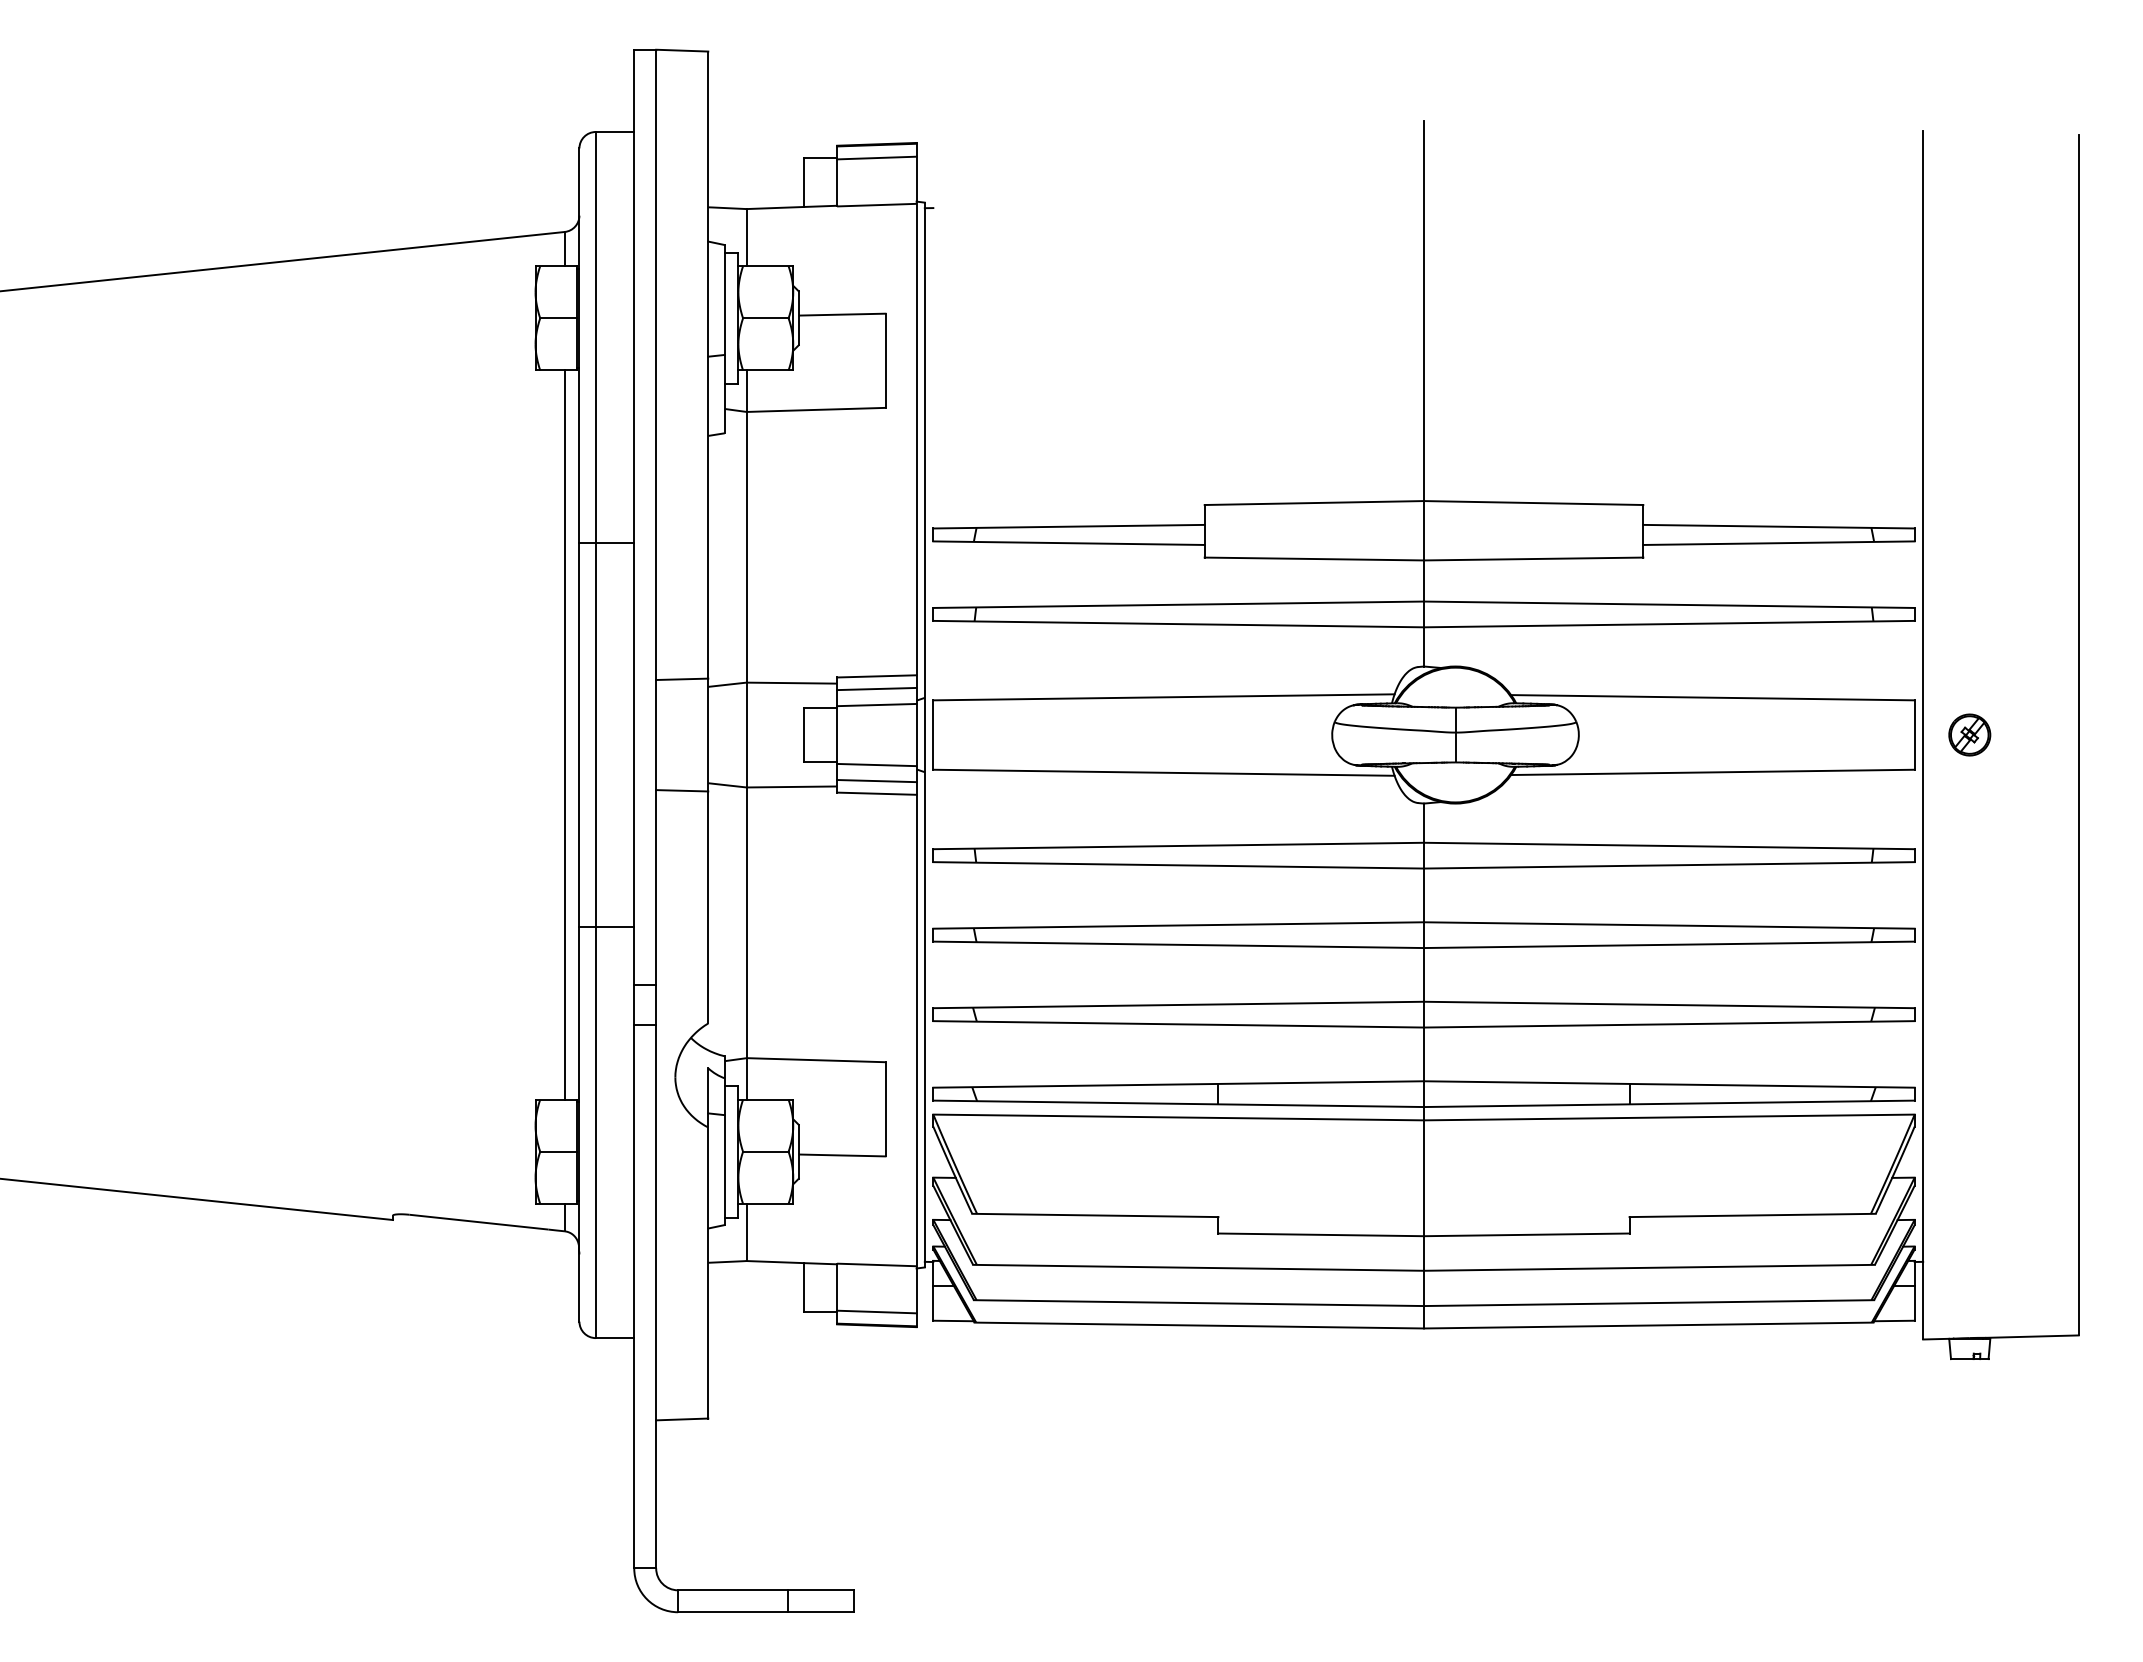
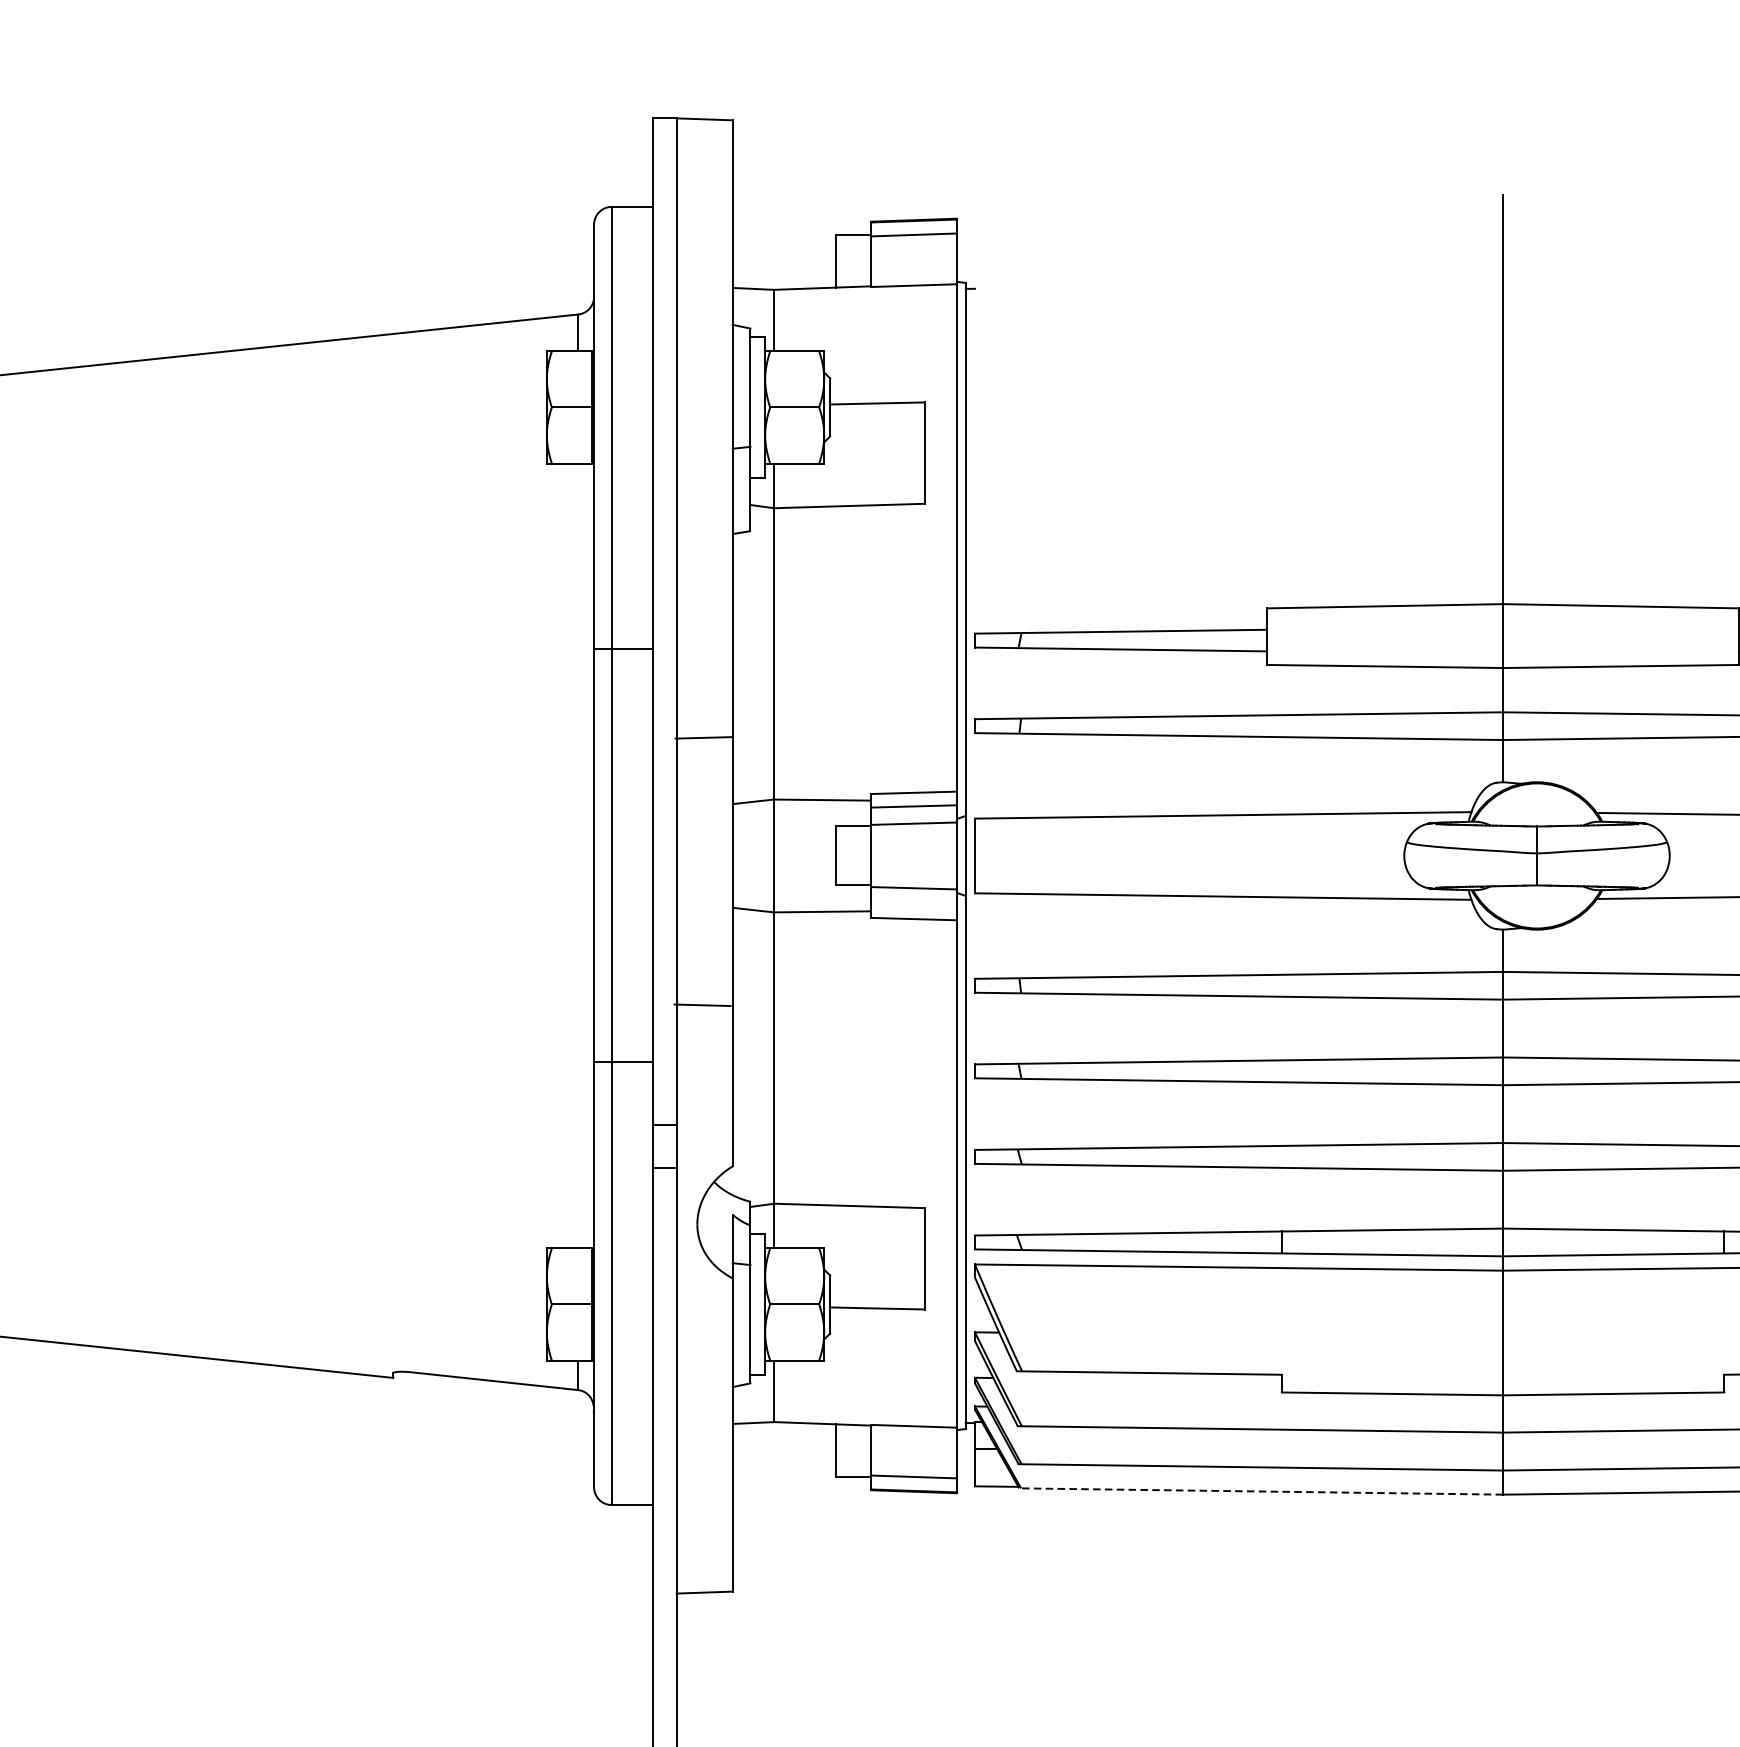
line: (682, 679) -> (703, 738), moved
line: (564, 734) -> (578, 855), removed
line: (876, 781) -> (913, 905), removed
line: (682, 790) -> (702, 1004), moved
line: (1199, 1325) -> (1261, 1491), solid -> dashed

